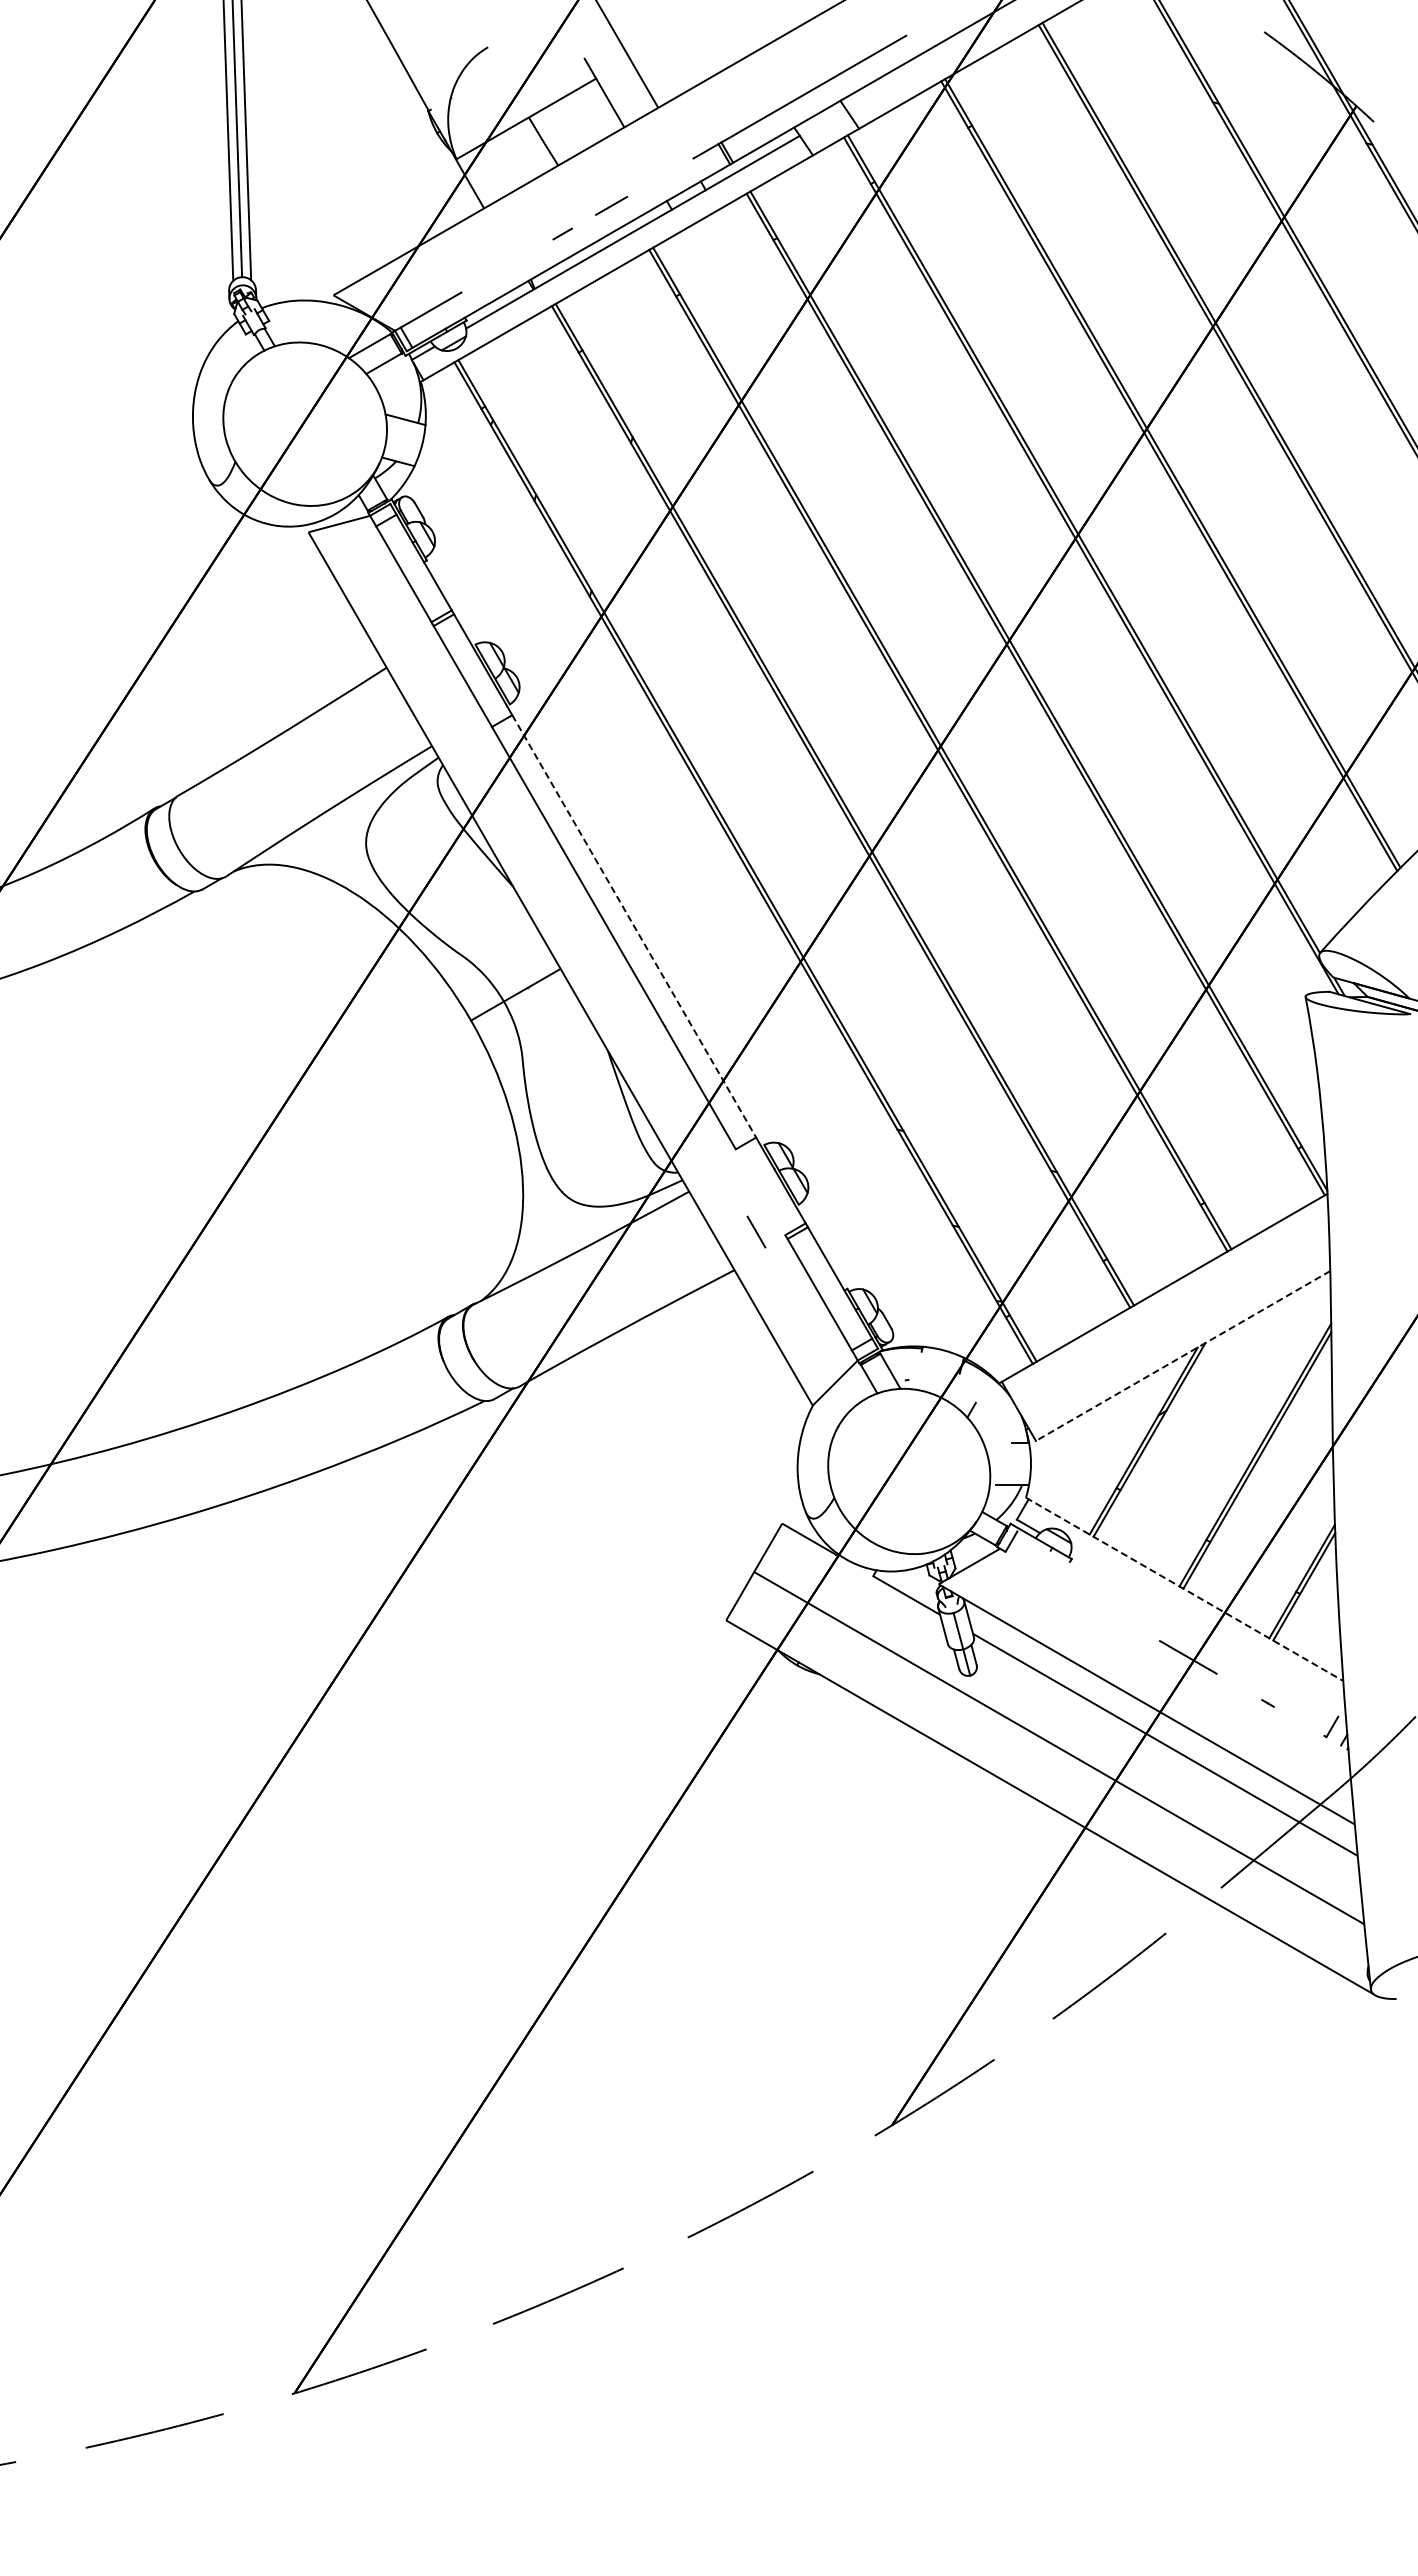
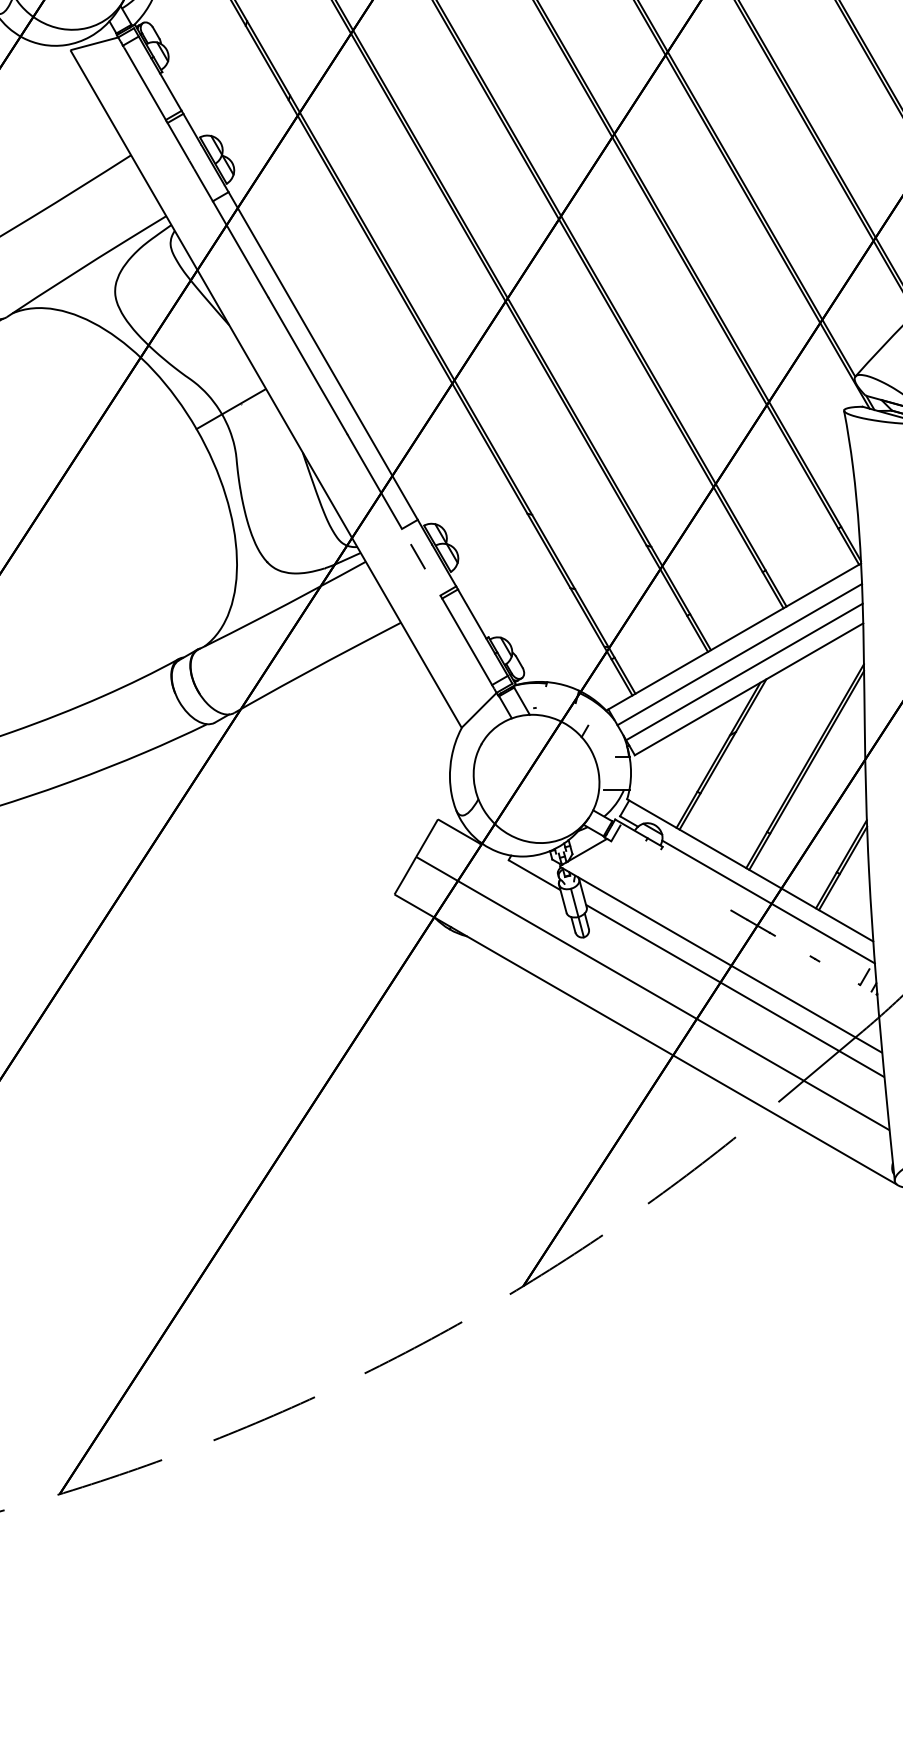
line: (634, 926) -> (323, 356), dashed -> solid
line: (756, 1231) -> (418, 556), moved
line: (1170, 1311) -> (739, 654), added
line: (1176, 1333) -> (743, 671), added
line: (1183, 1355) -> (749, 688), dashed -> solid
line: (1185, 1589) -> (750, 870), dashed -> solid
line: (1208, 1630) -> (768, 902), added

